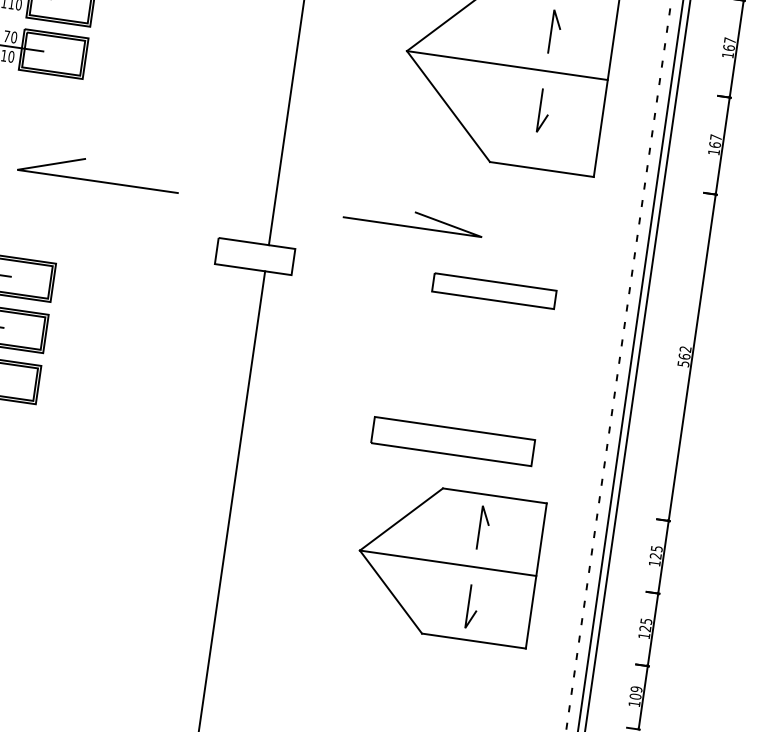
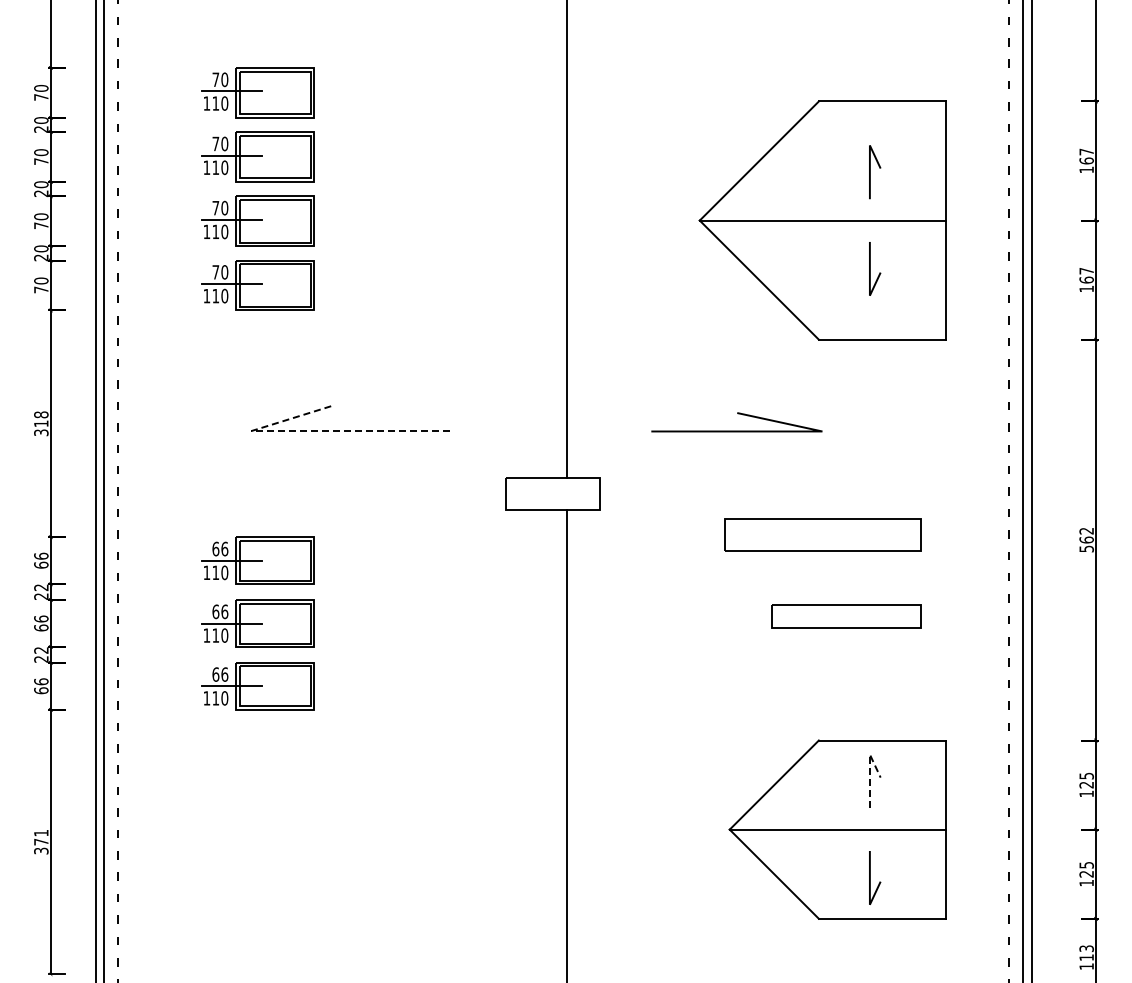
line: (62, 176) -> (307, 431), solid -> dashed
part: (494, 291) -> (846, 616), moved
part: (452, 440) -> (822, 534), moved
line: (481, 516) -> (869, 767), solid -> dashed
text: (635, 693) -> (1086, 953), 109 -> 113

